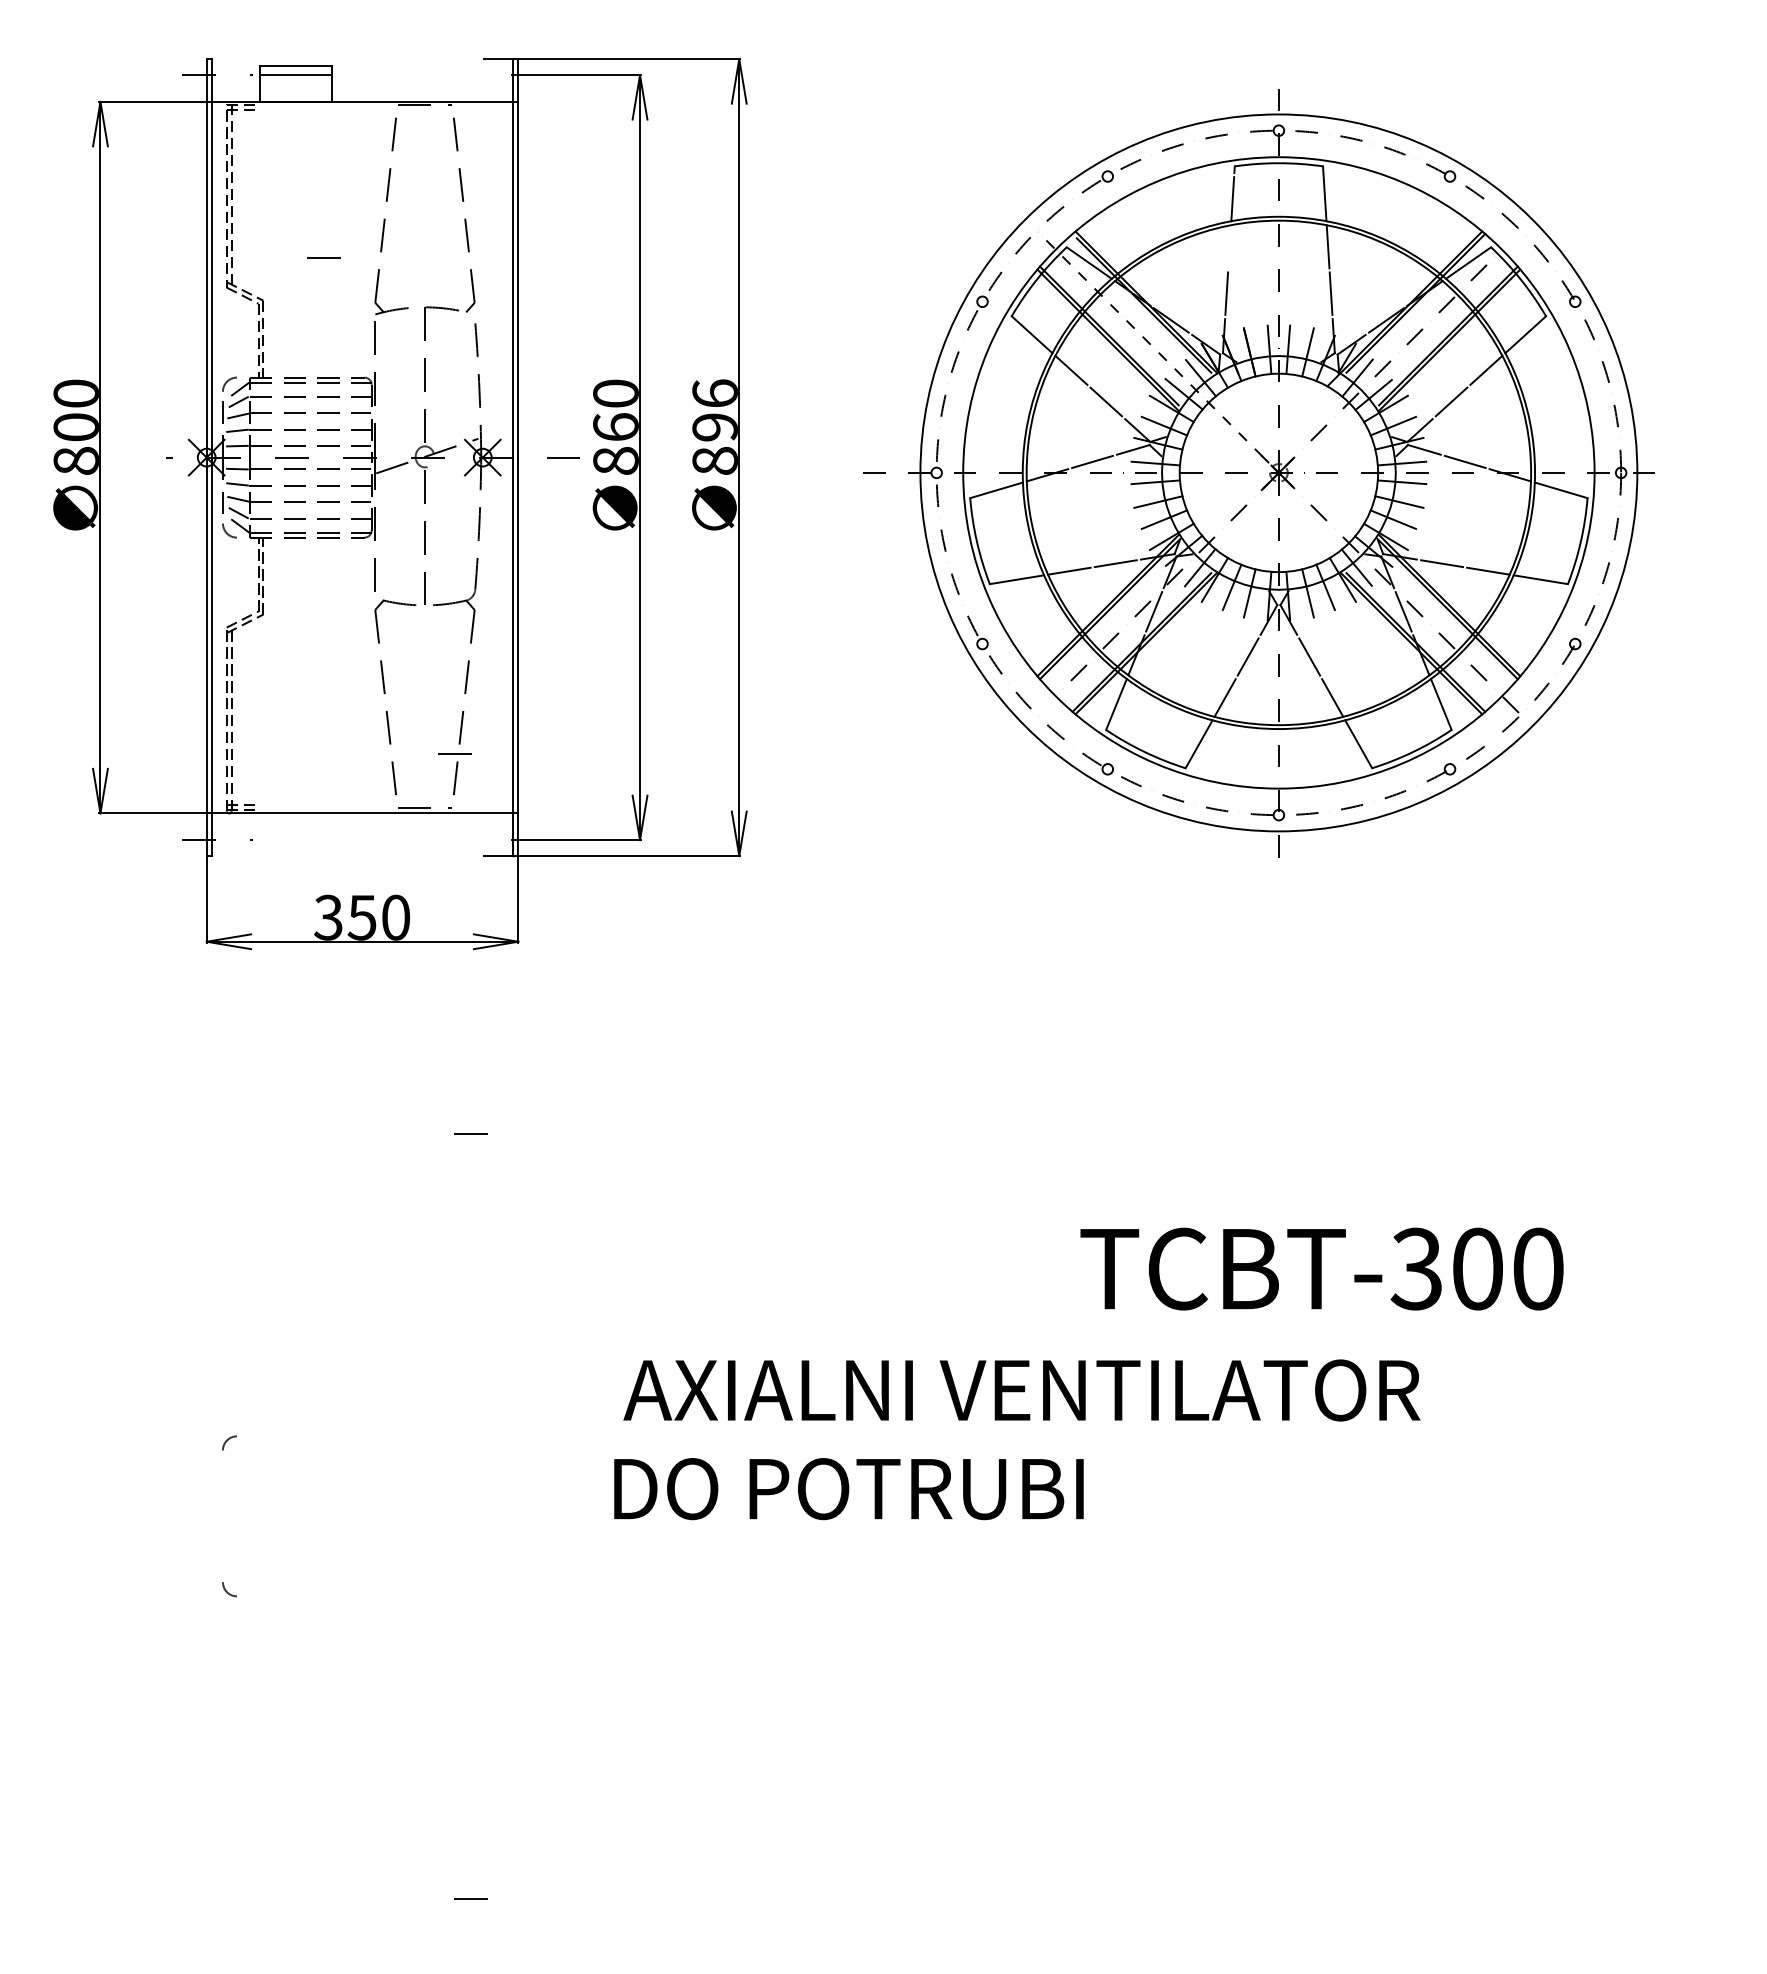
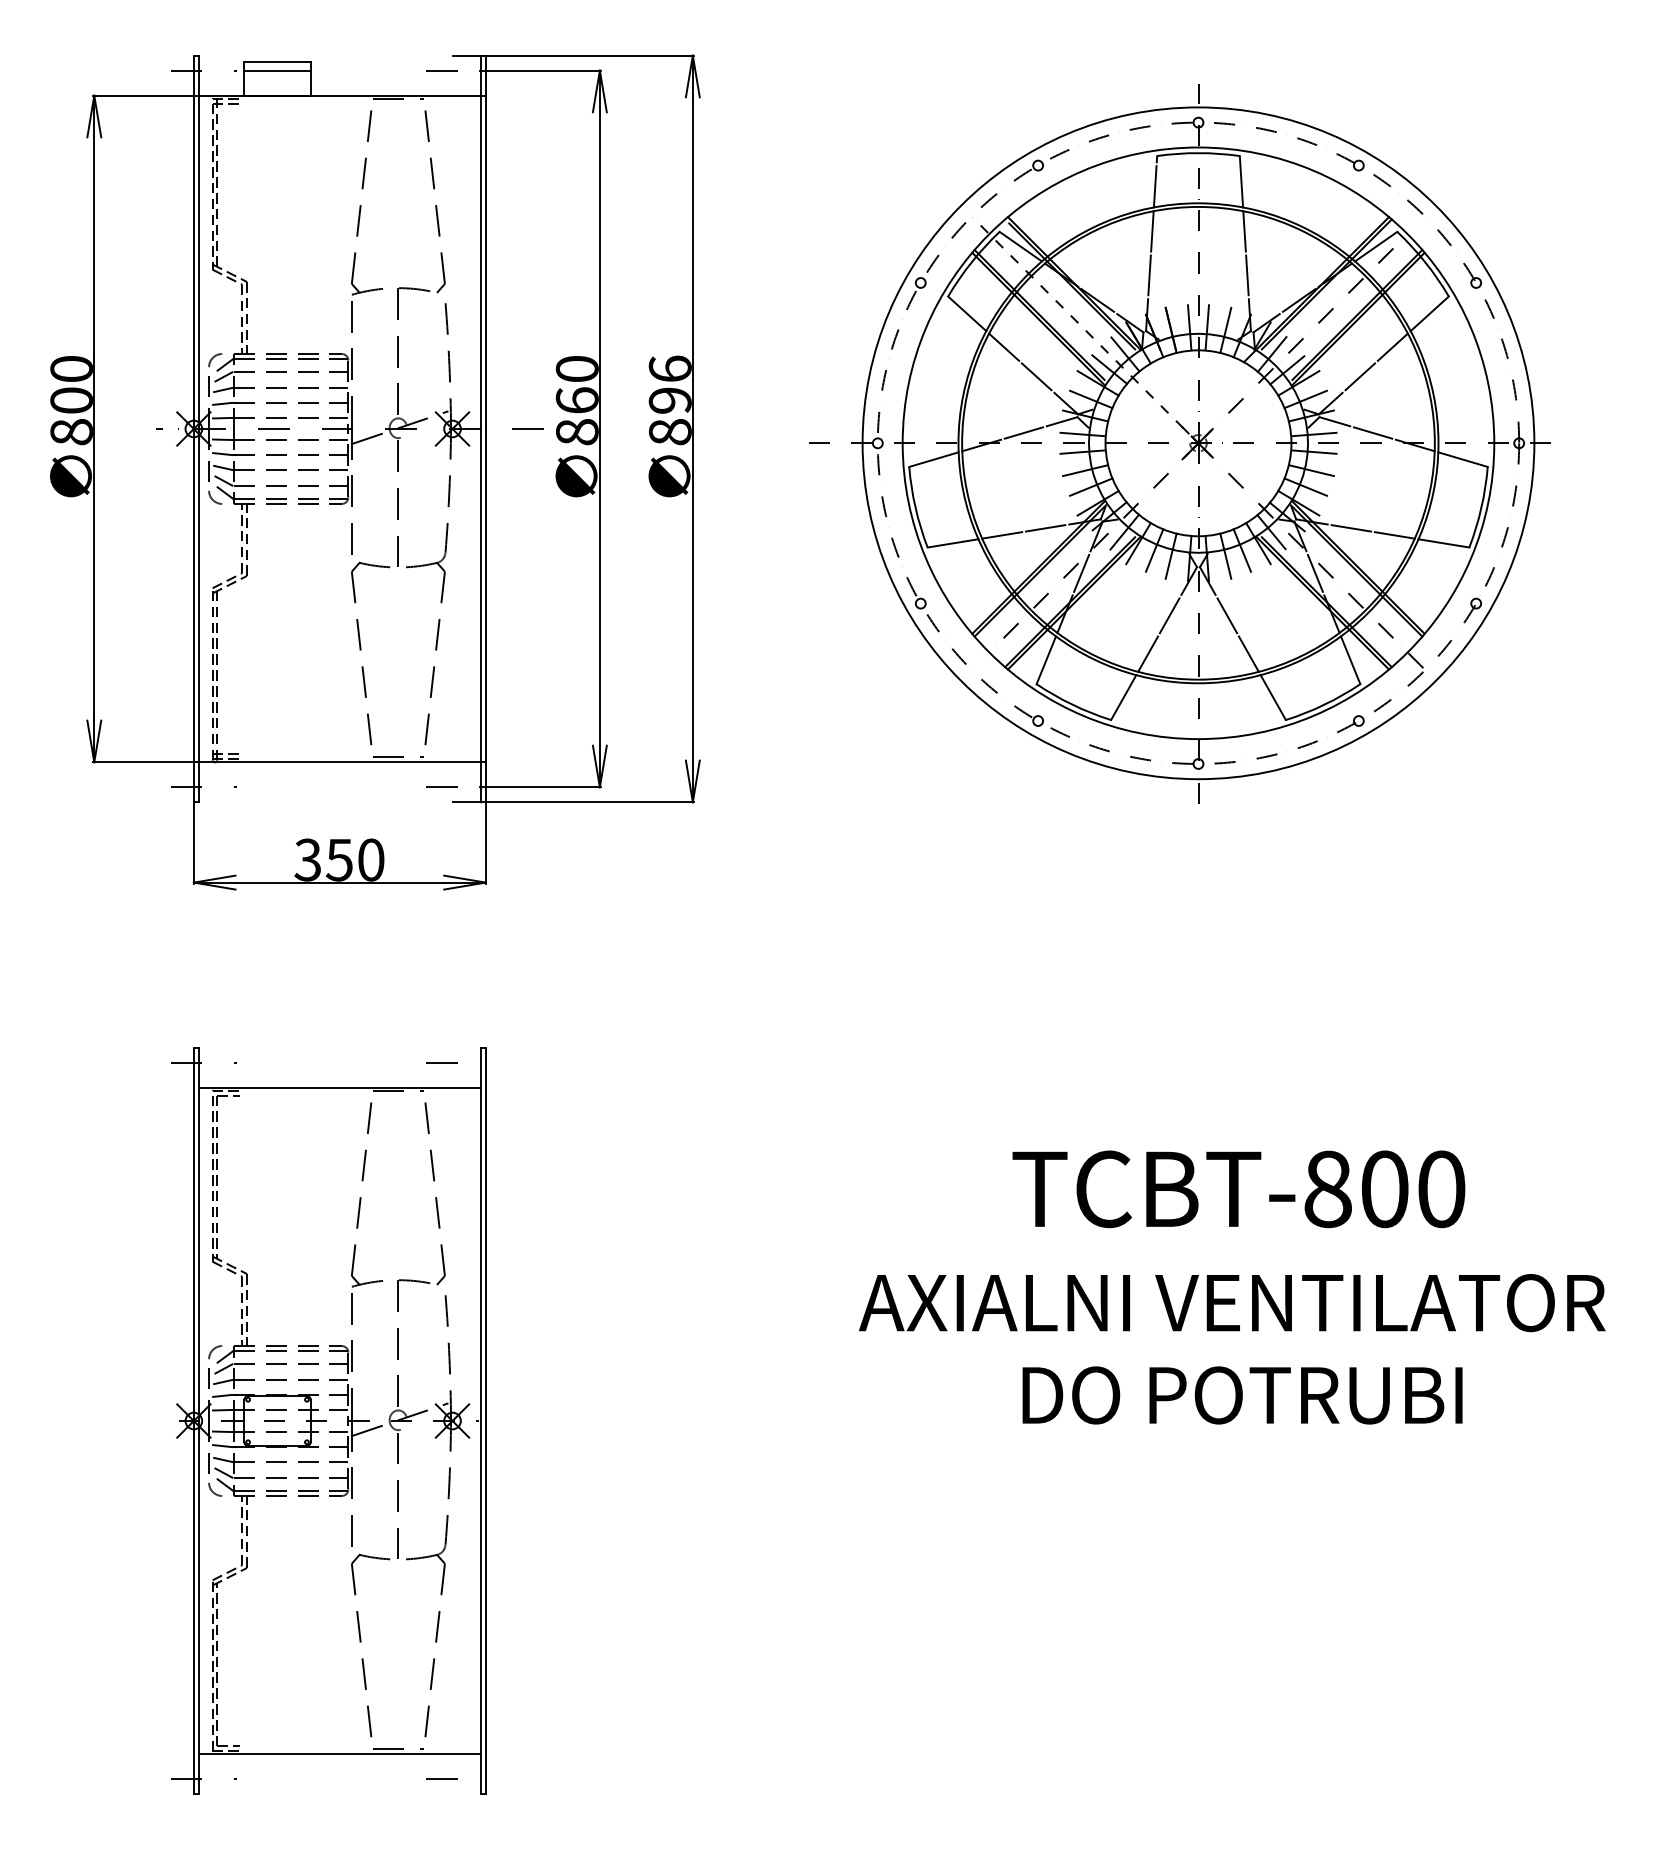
line: (1229, 246) -> (1152, 231), added
line: (323, 257) -> (441, 69), moved
line: (454, 753) -> (441, 786), moved
text: (1416, 1268) -> (1327, 1188), TCBT-300 -> TCBT-800
text: (1021, 1390) -> (1231, 1303), moved
text: (848, 1489) -> (1242, 1395), moved
part: (350, 1516) -> (328, 1421), added

